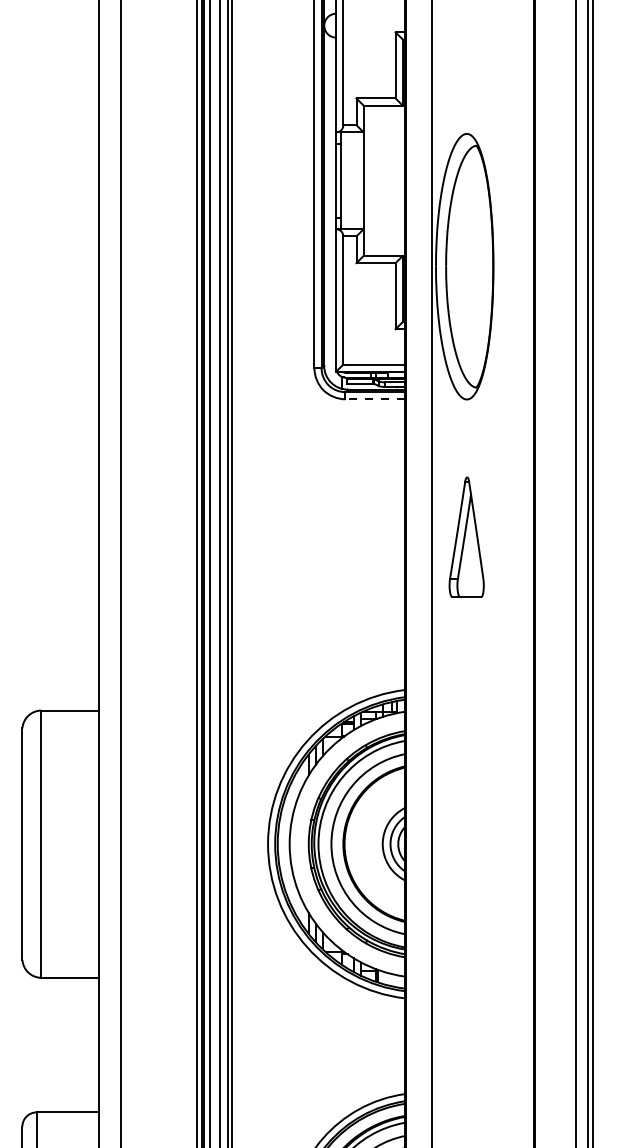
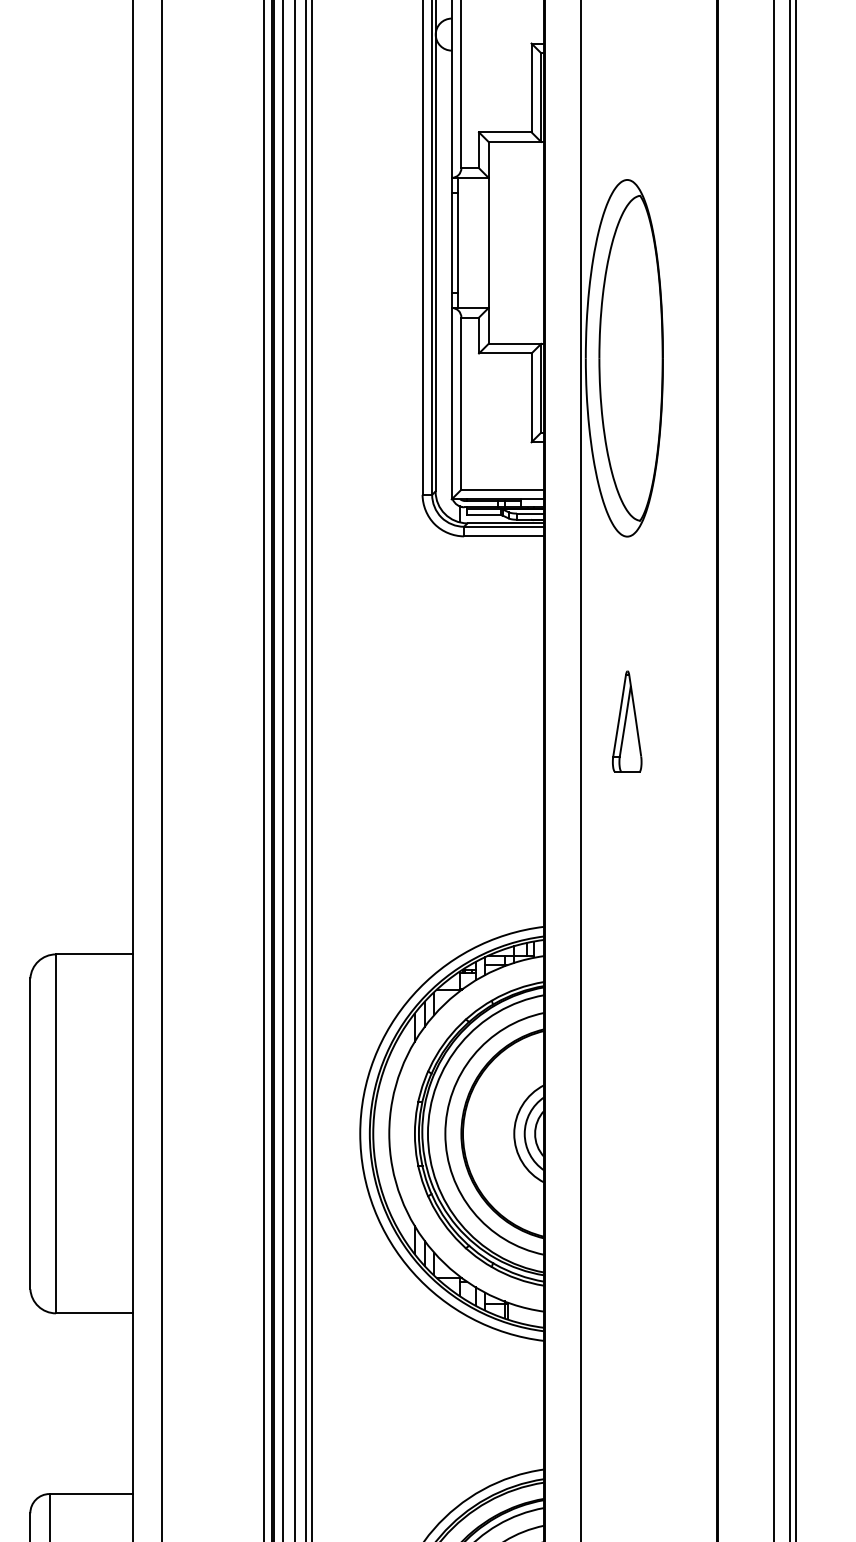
line: (374, 399) -> (503, 536), dashed -> solid
part: (467, 537) -> (627, 721), size x0.62

